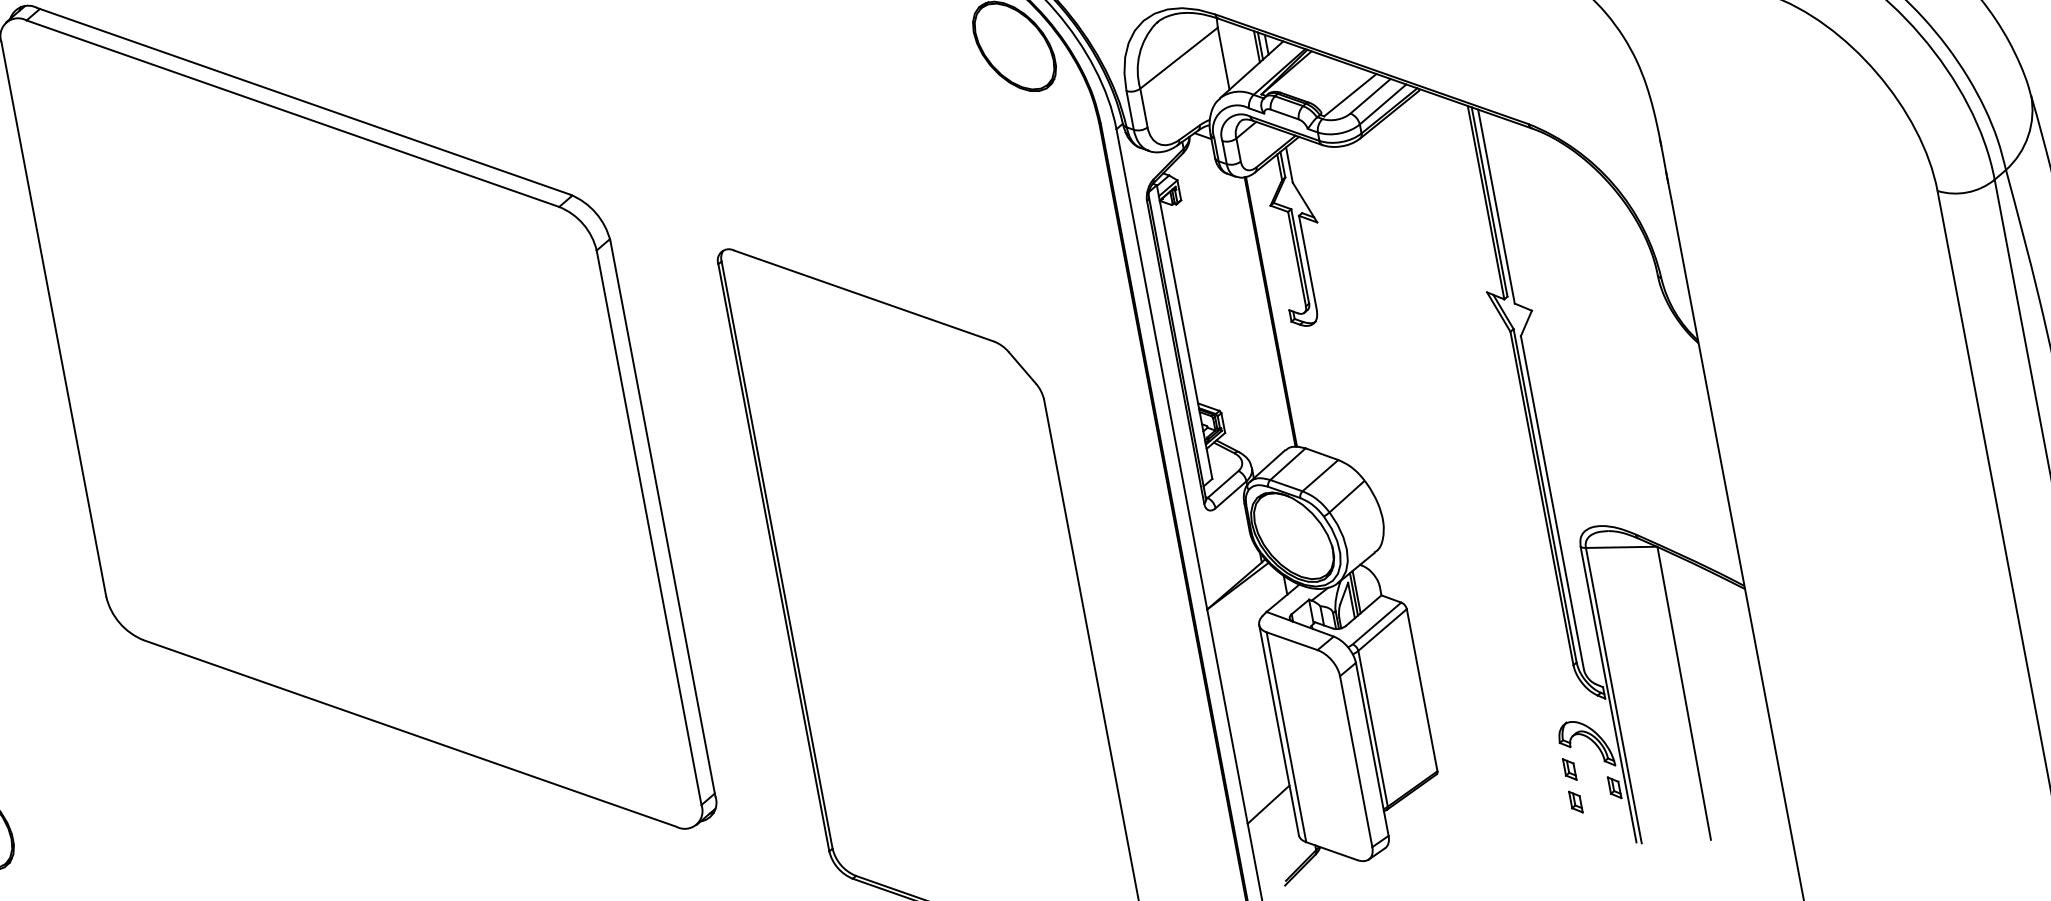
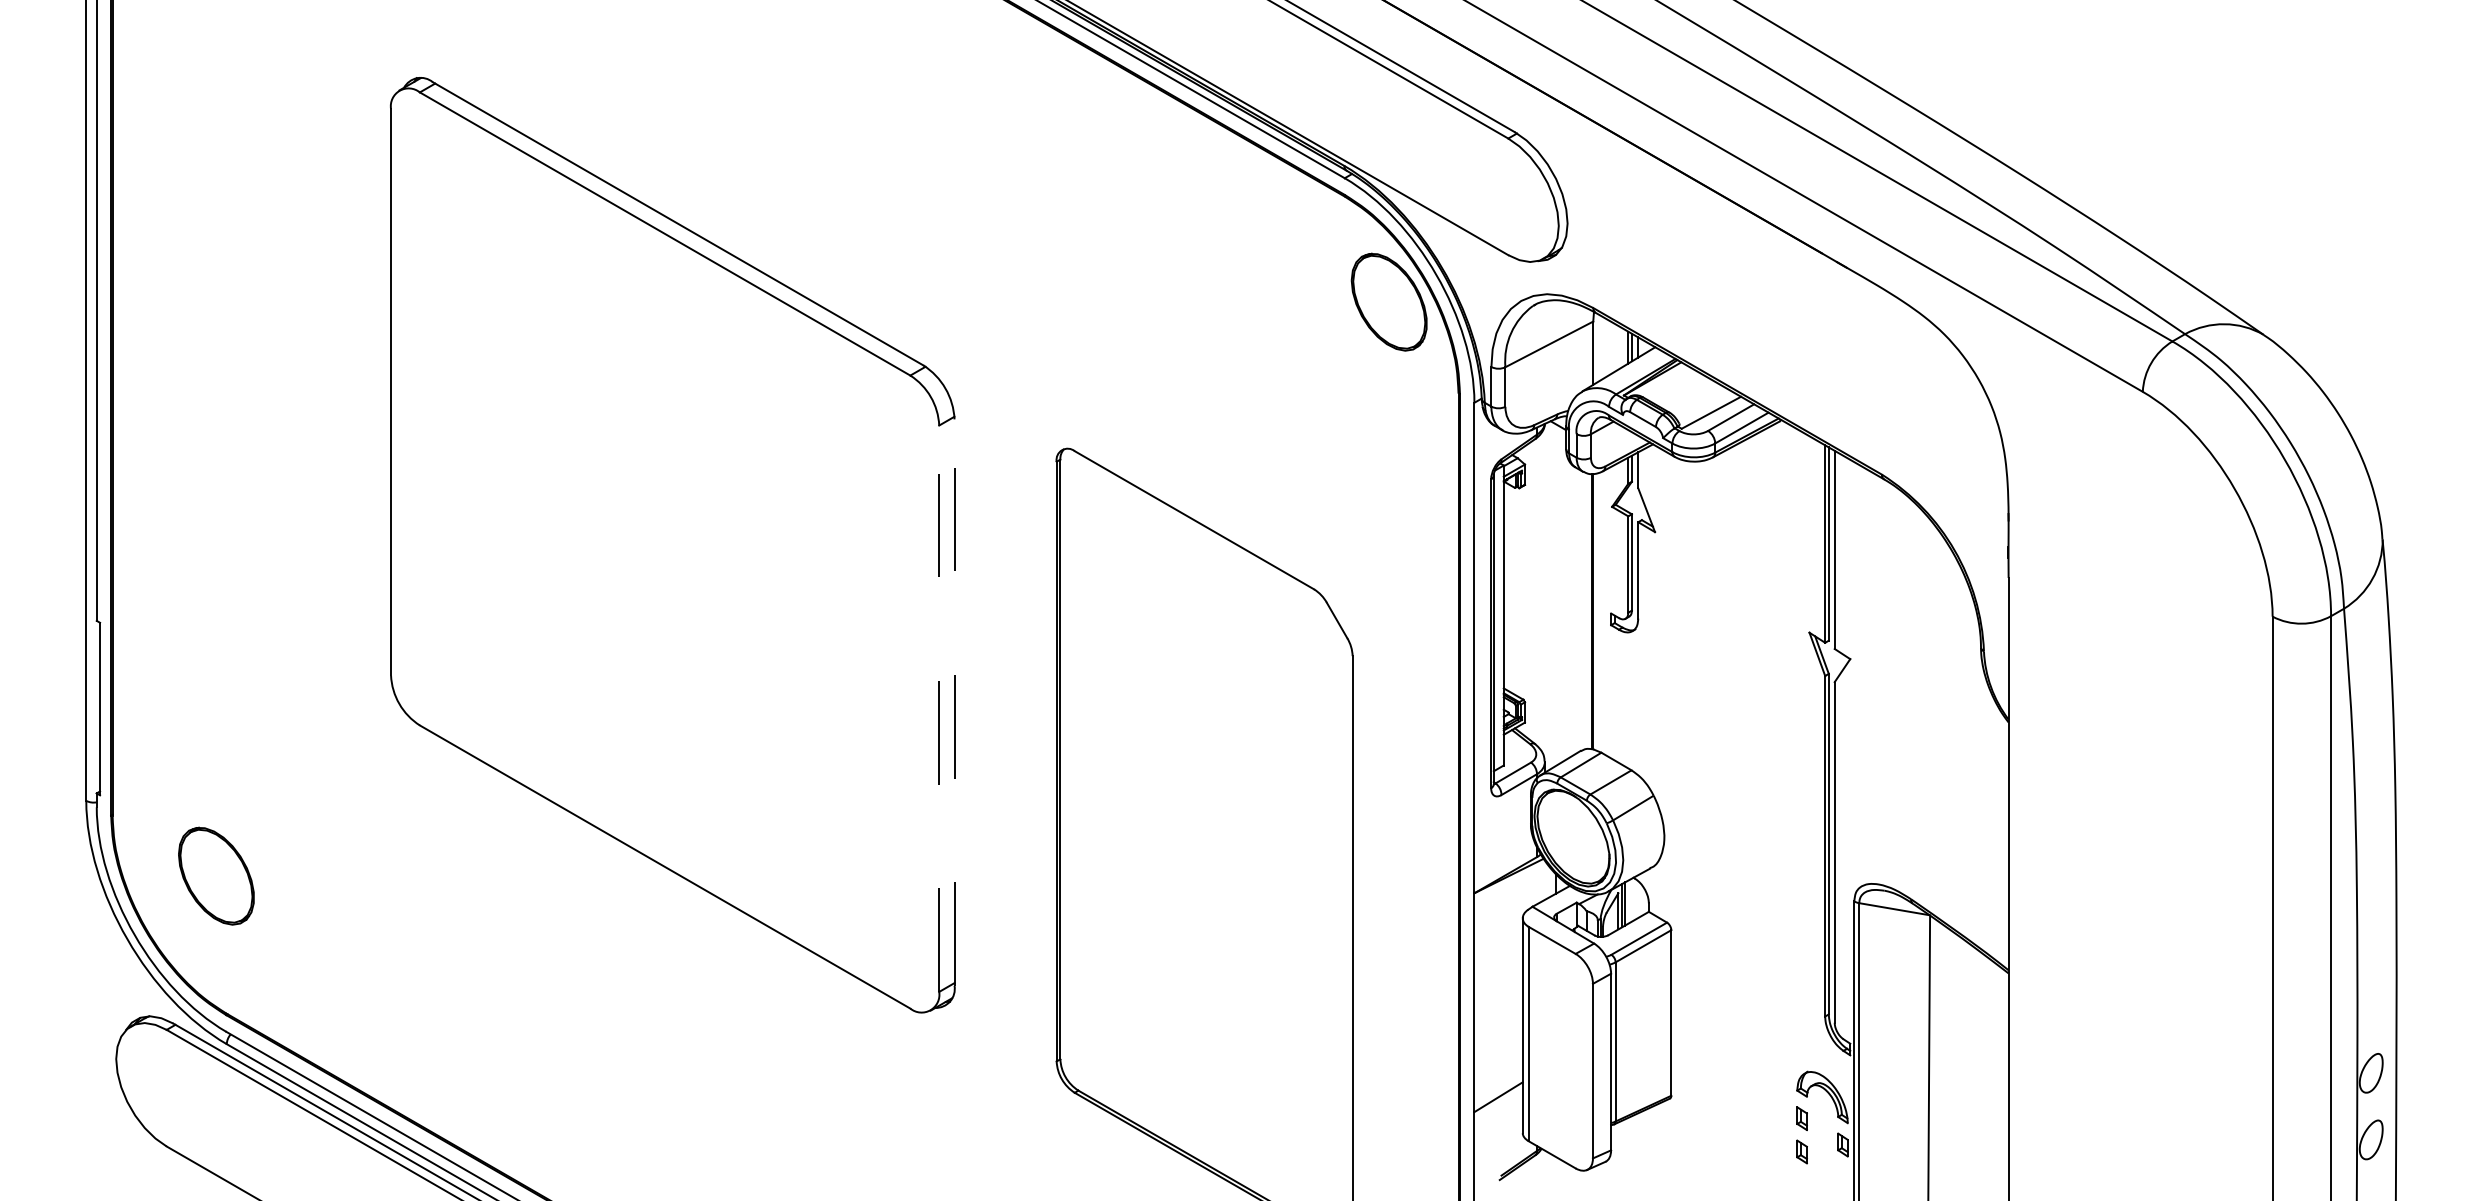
line: (662, 518) -> (954, 702), solid -> dashed
line: (649, 527) -> (939, 708), solid -> dashed

